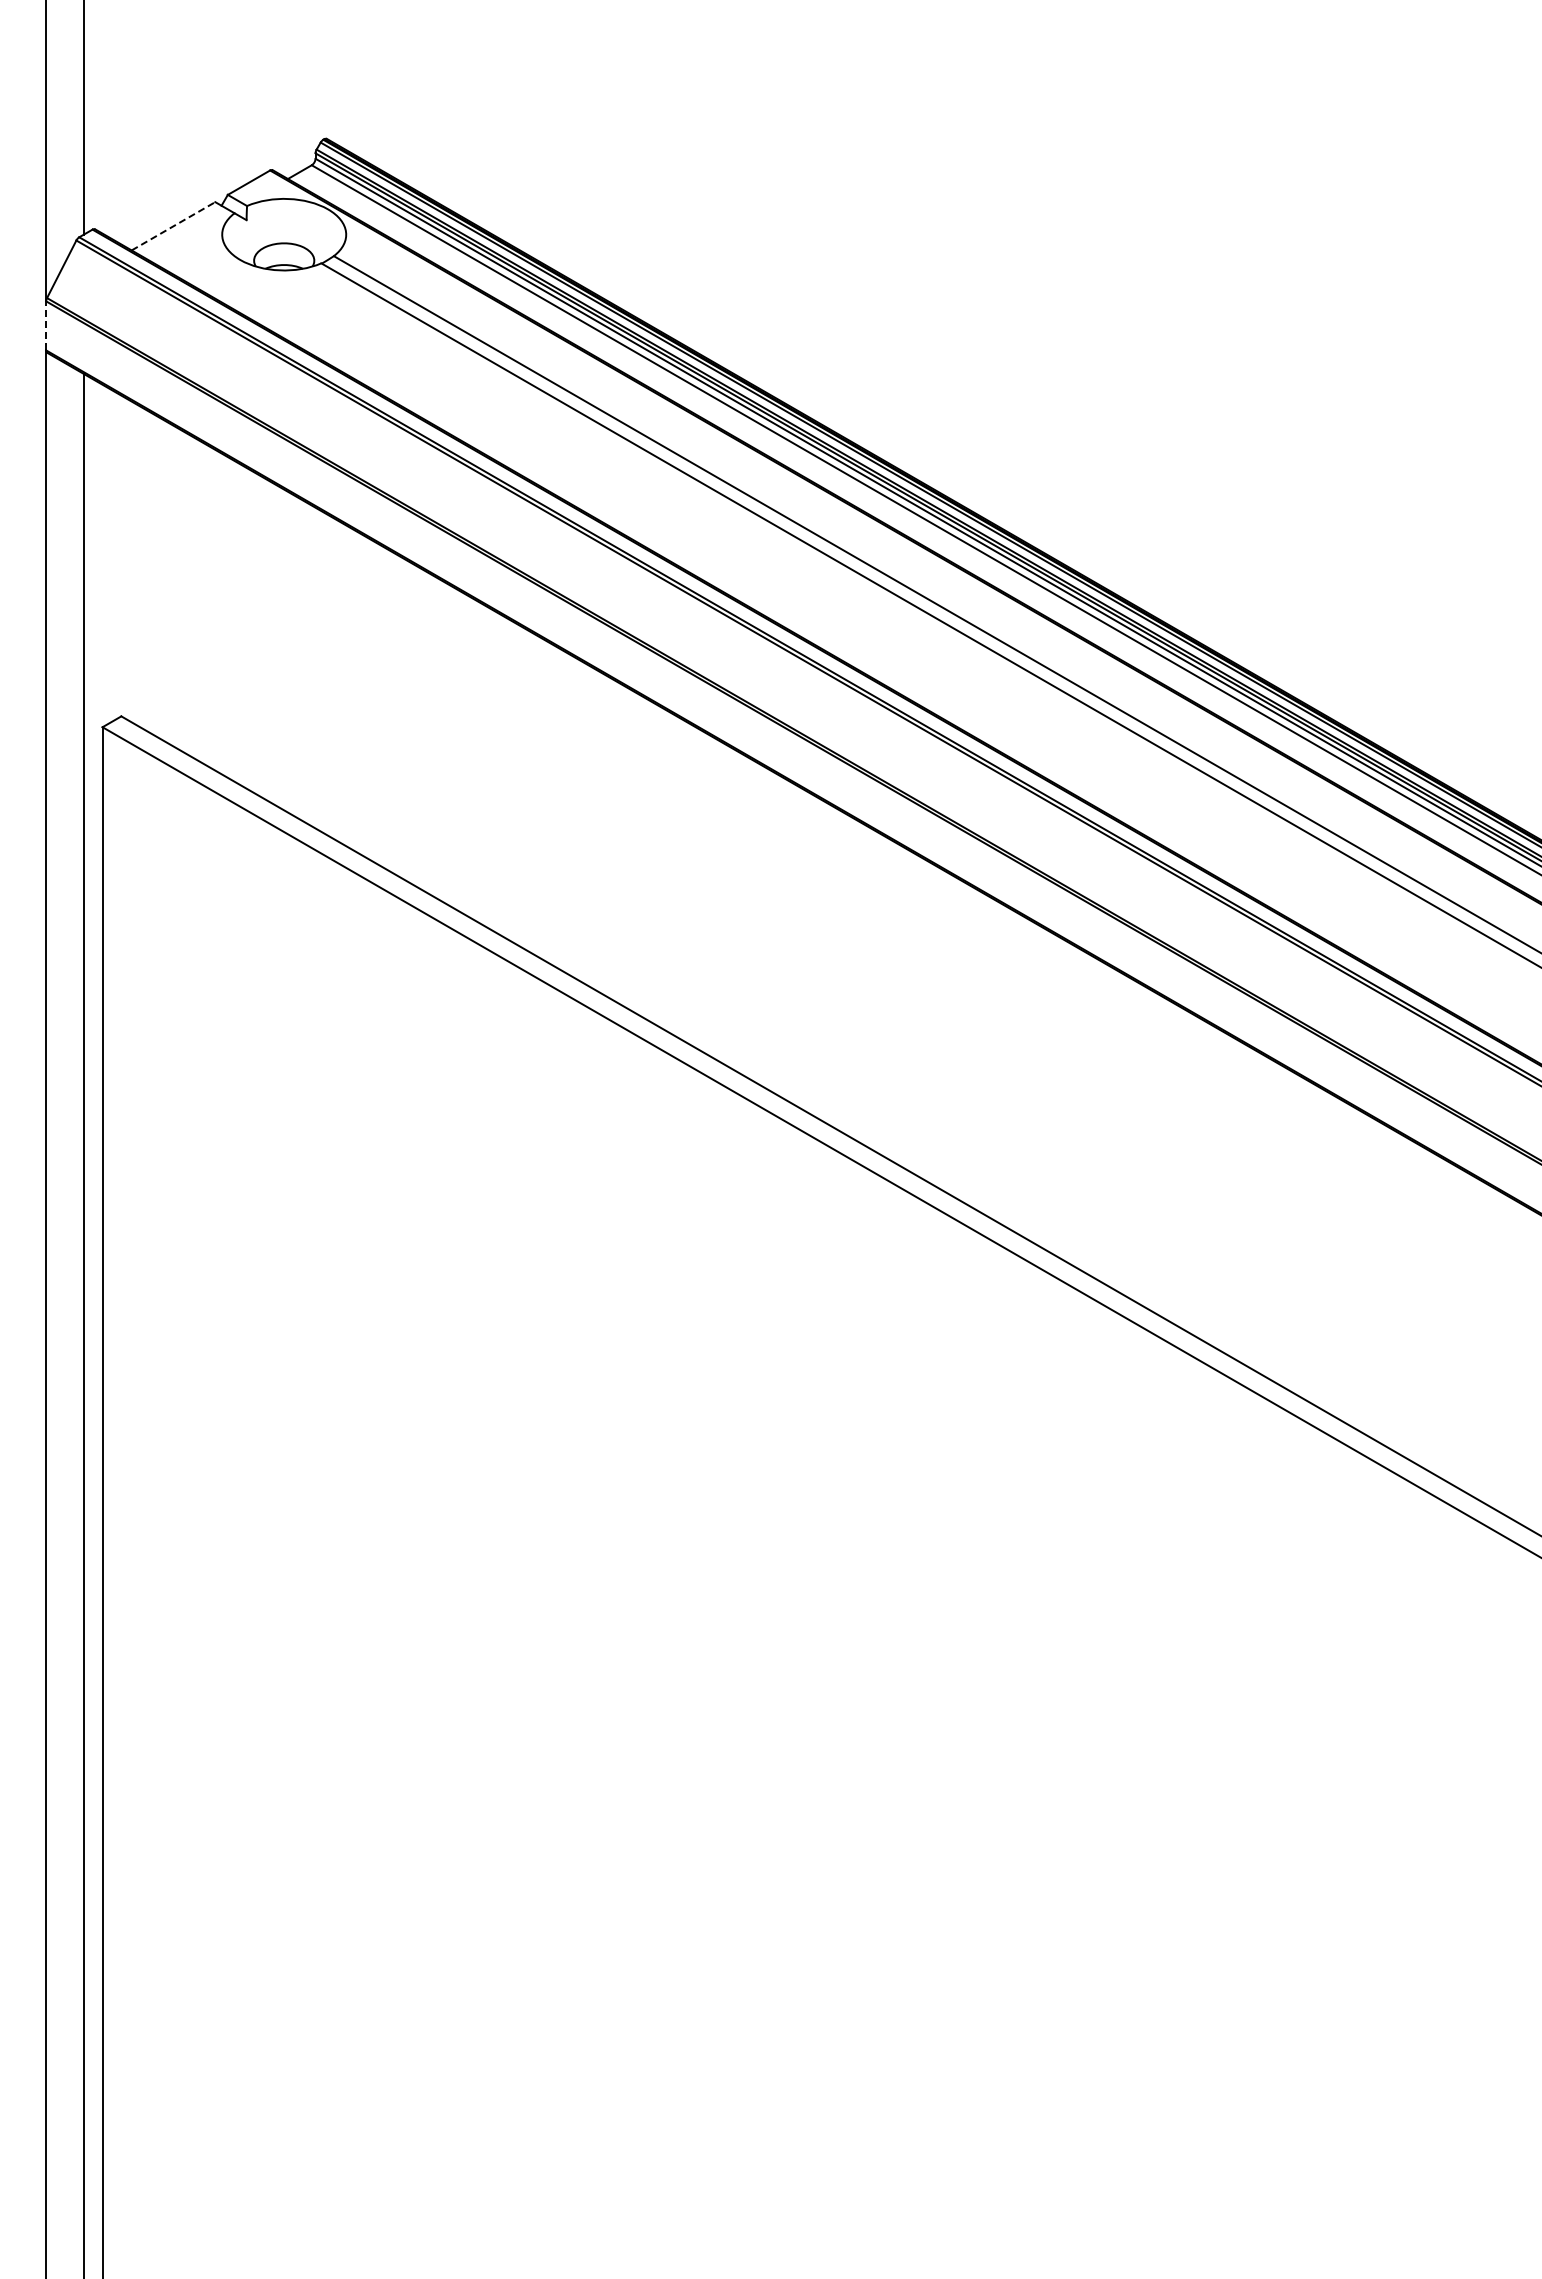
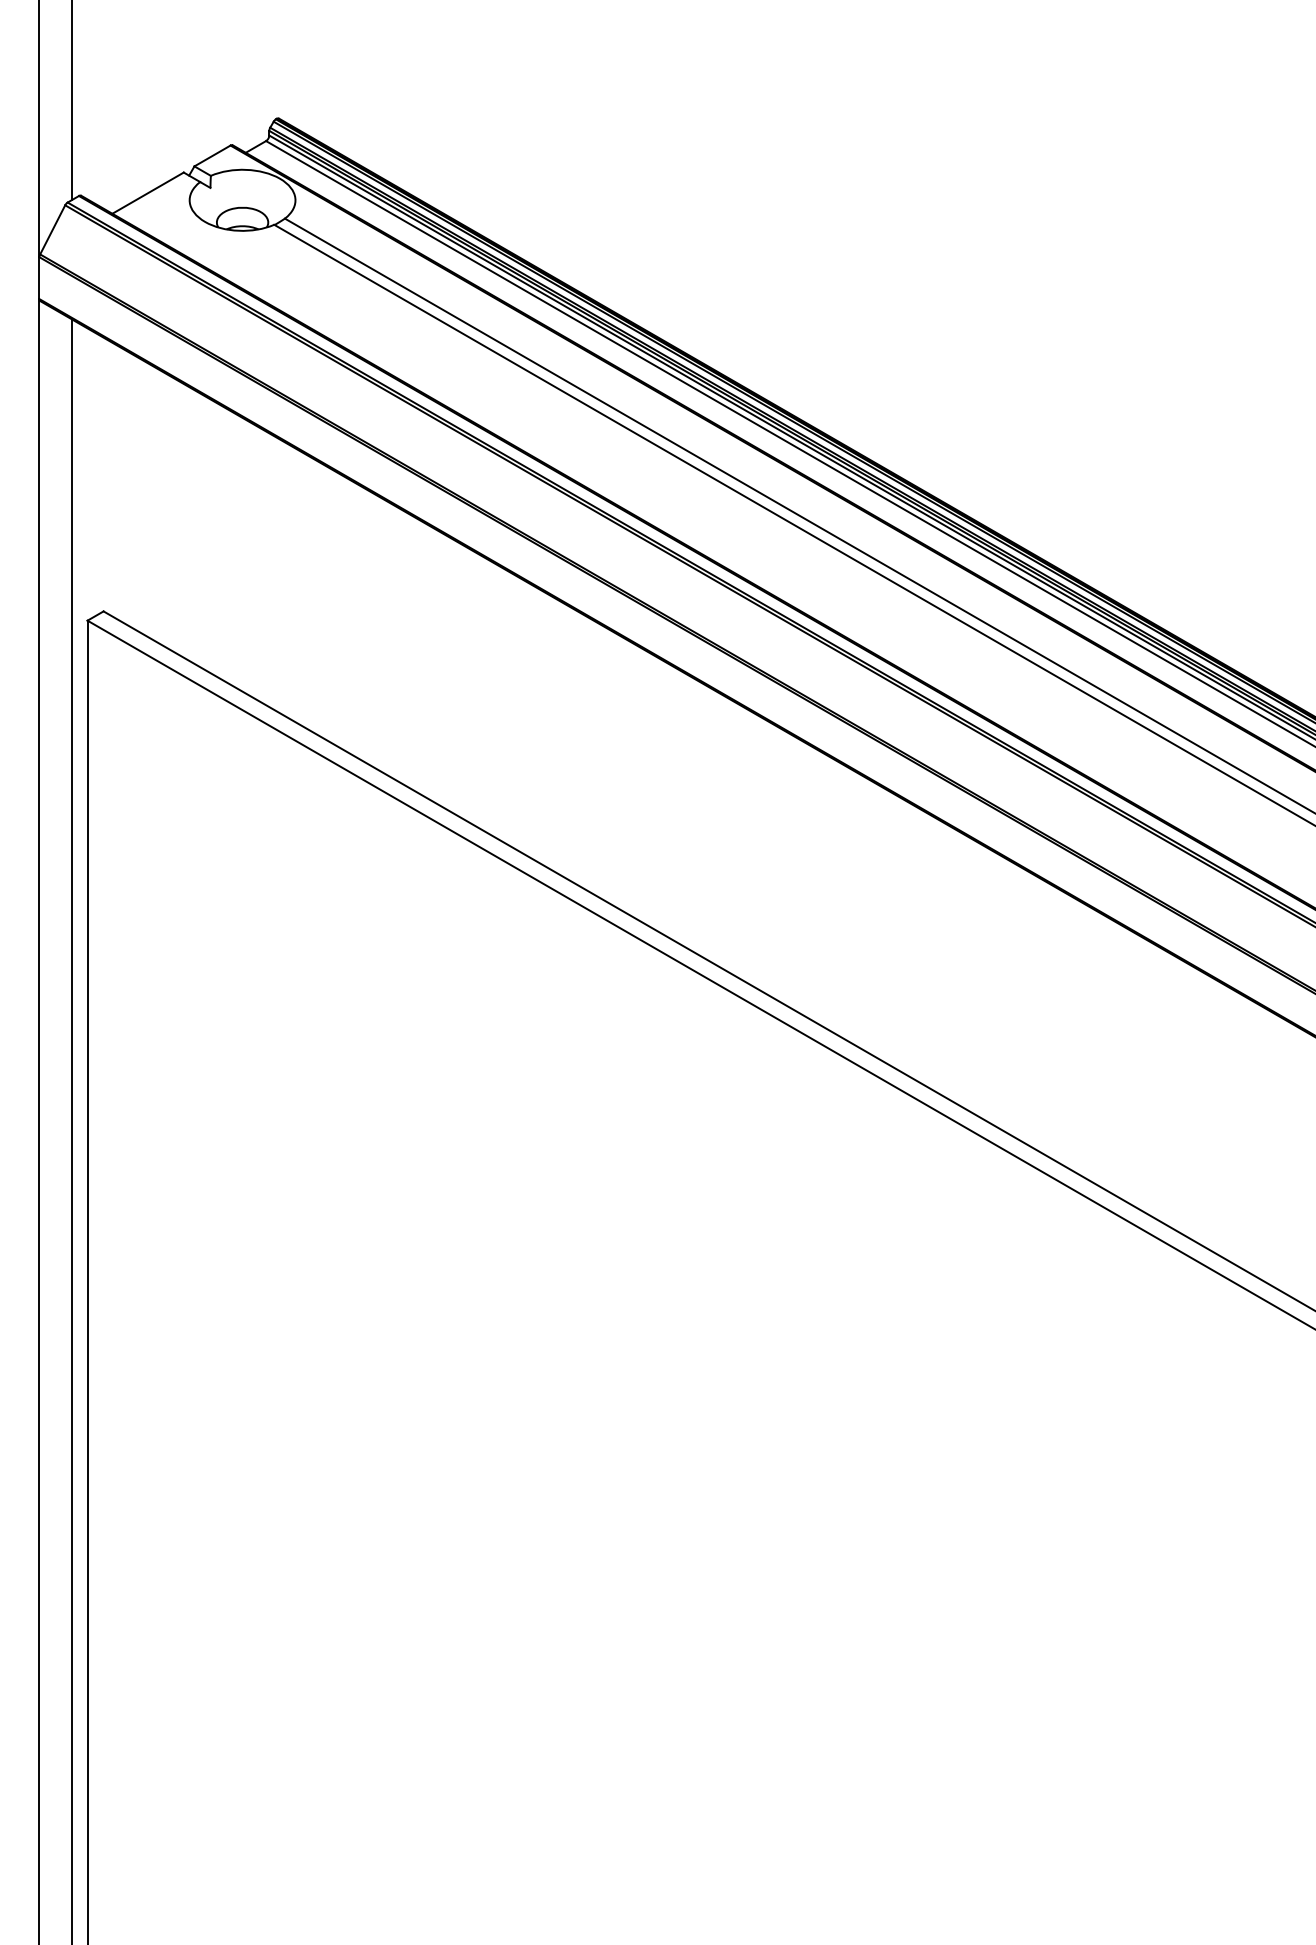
line: (173, 226) -> (148, 193), dashed -> solid
line: (46, 325) -> (39, 277), dashed -> solid

